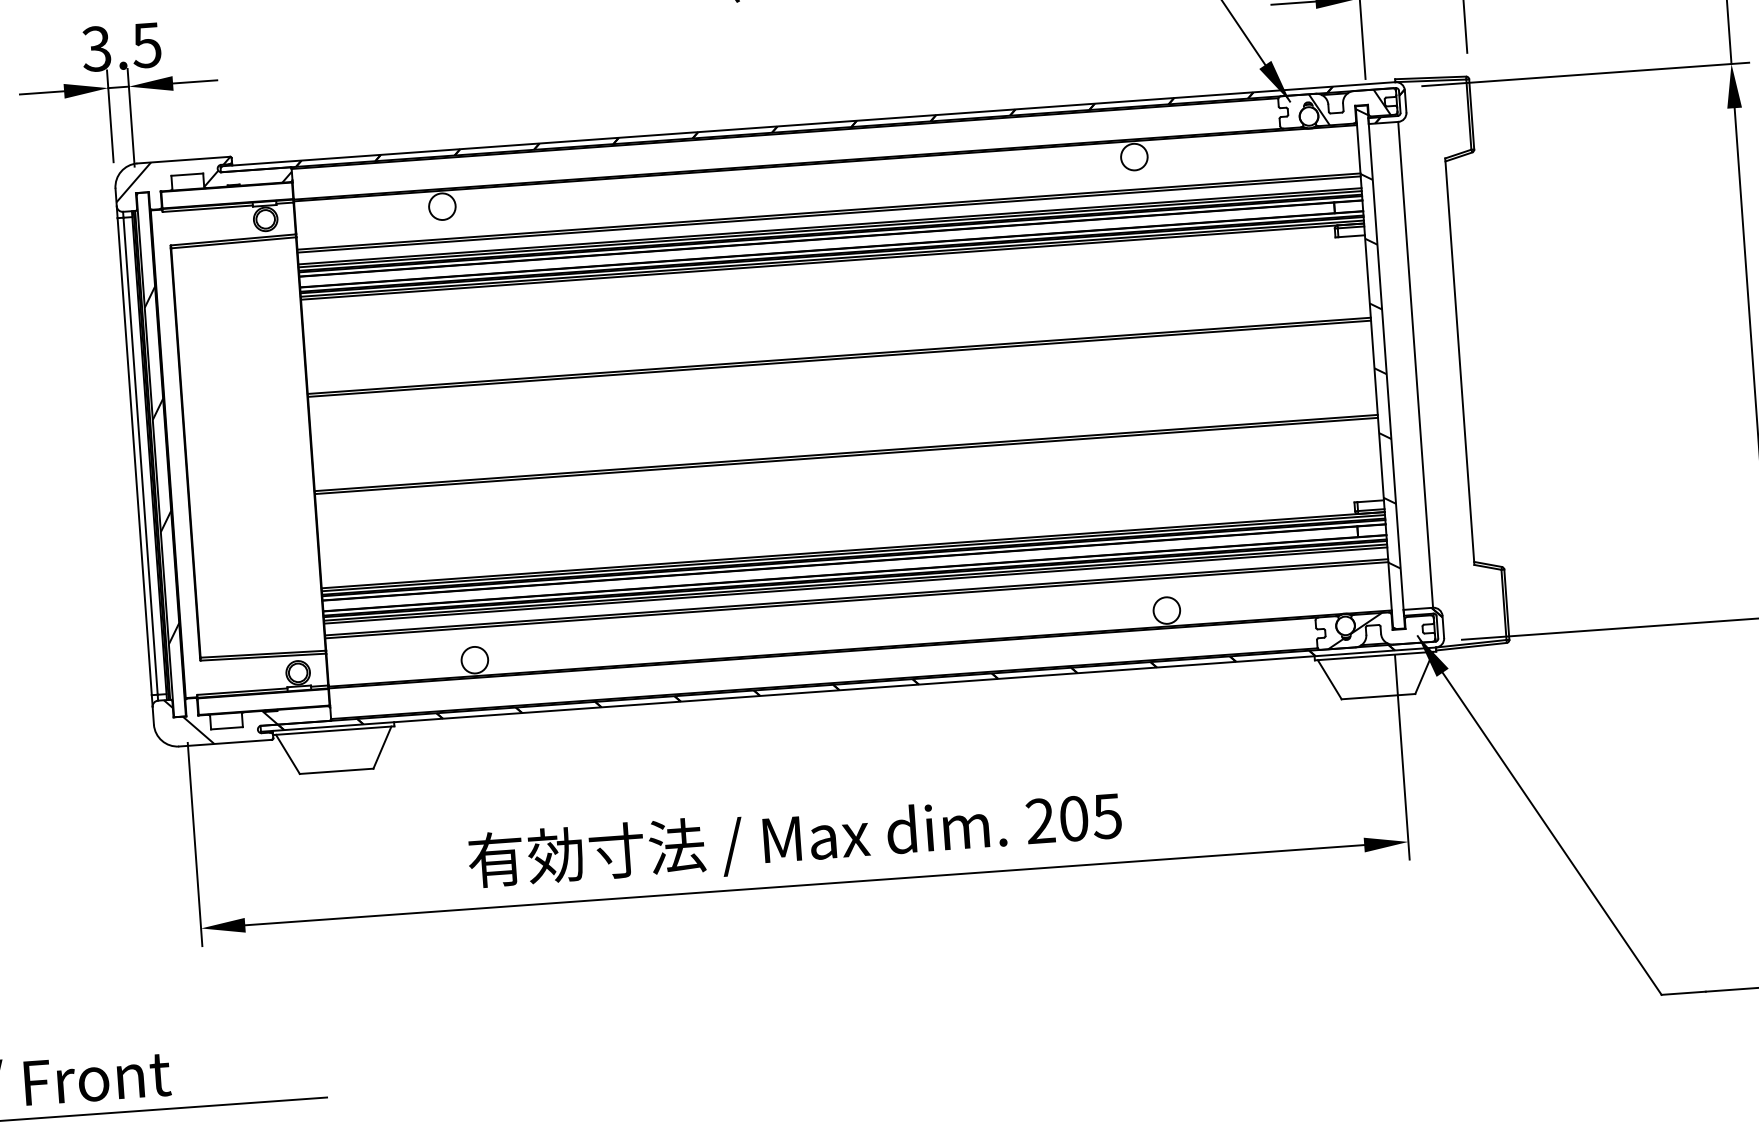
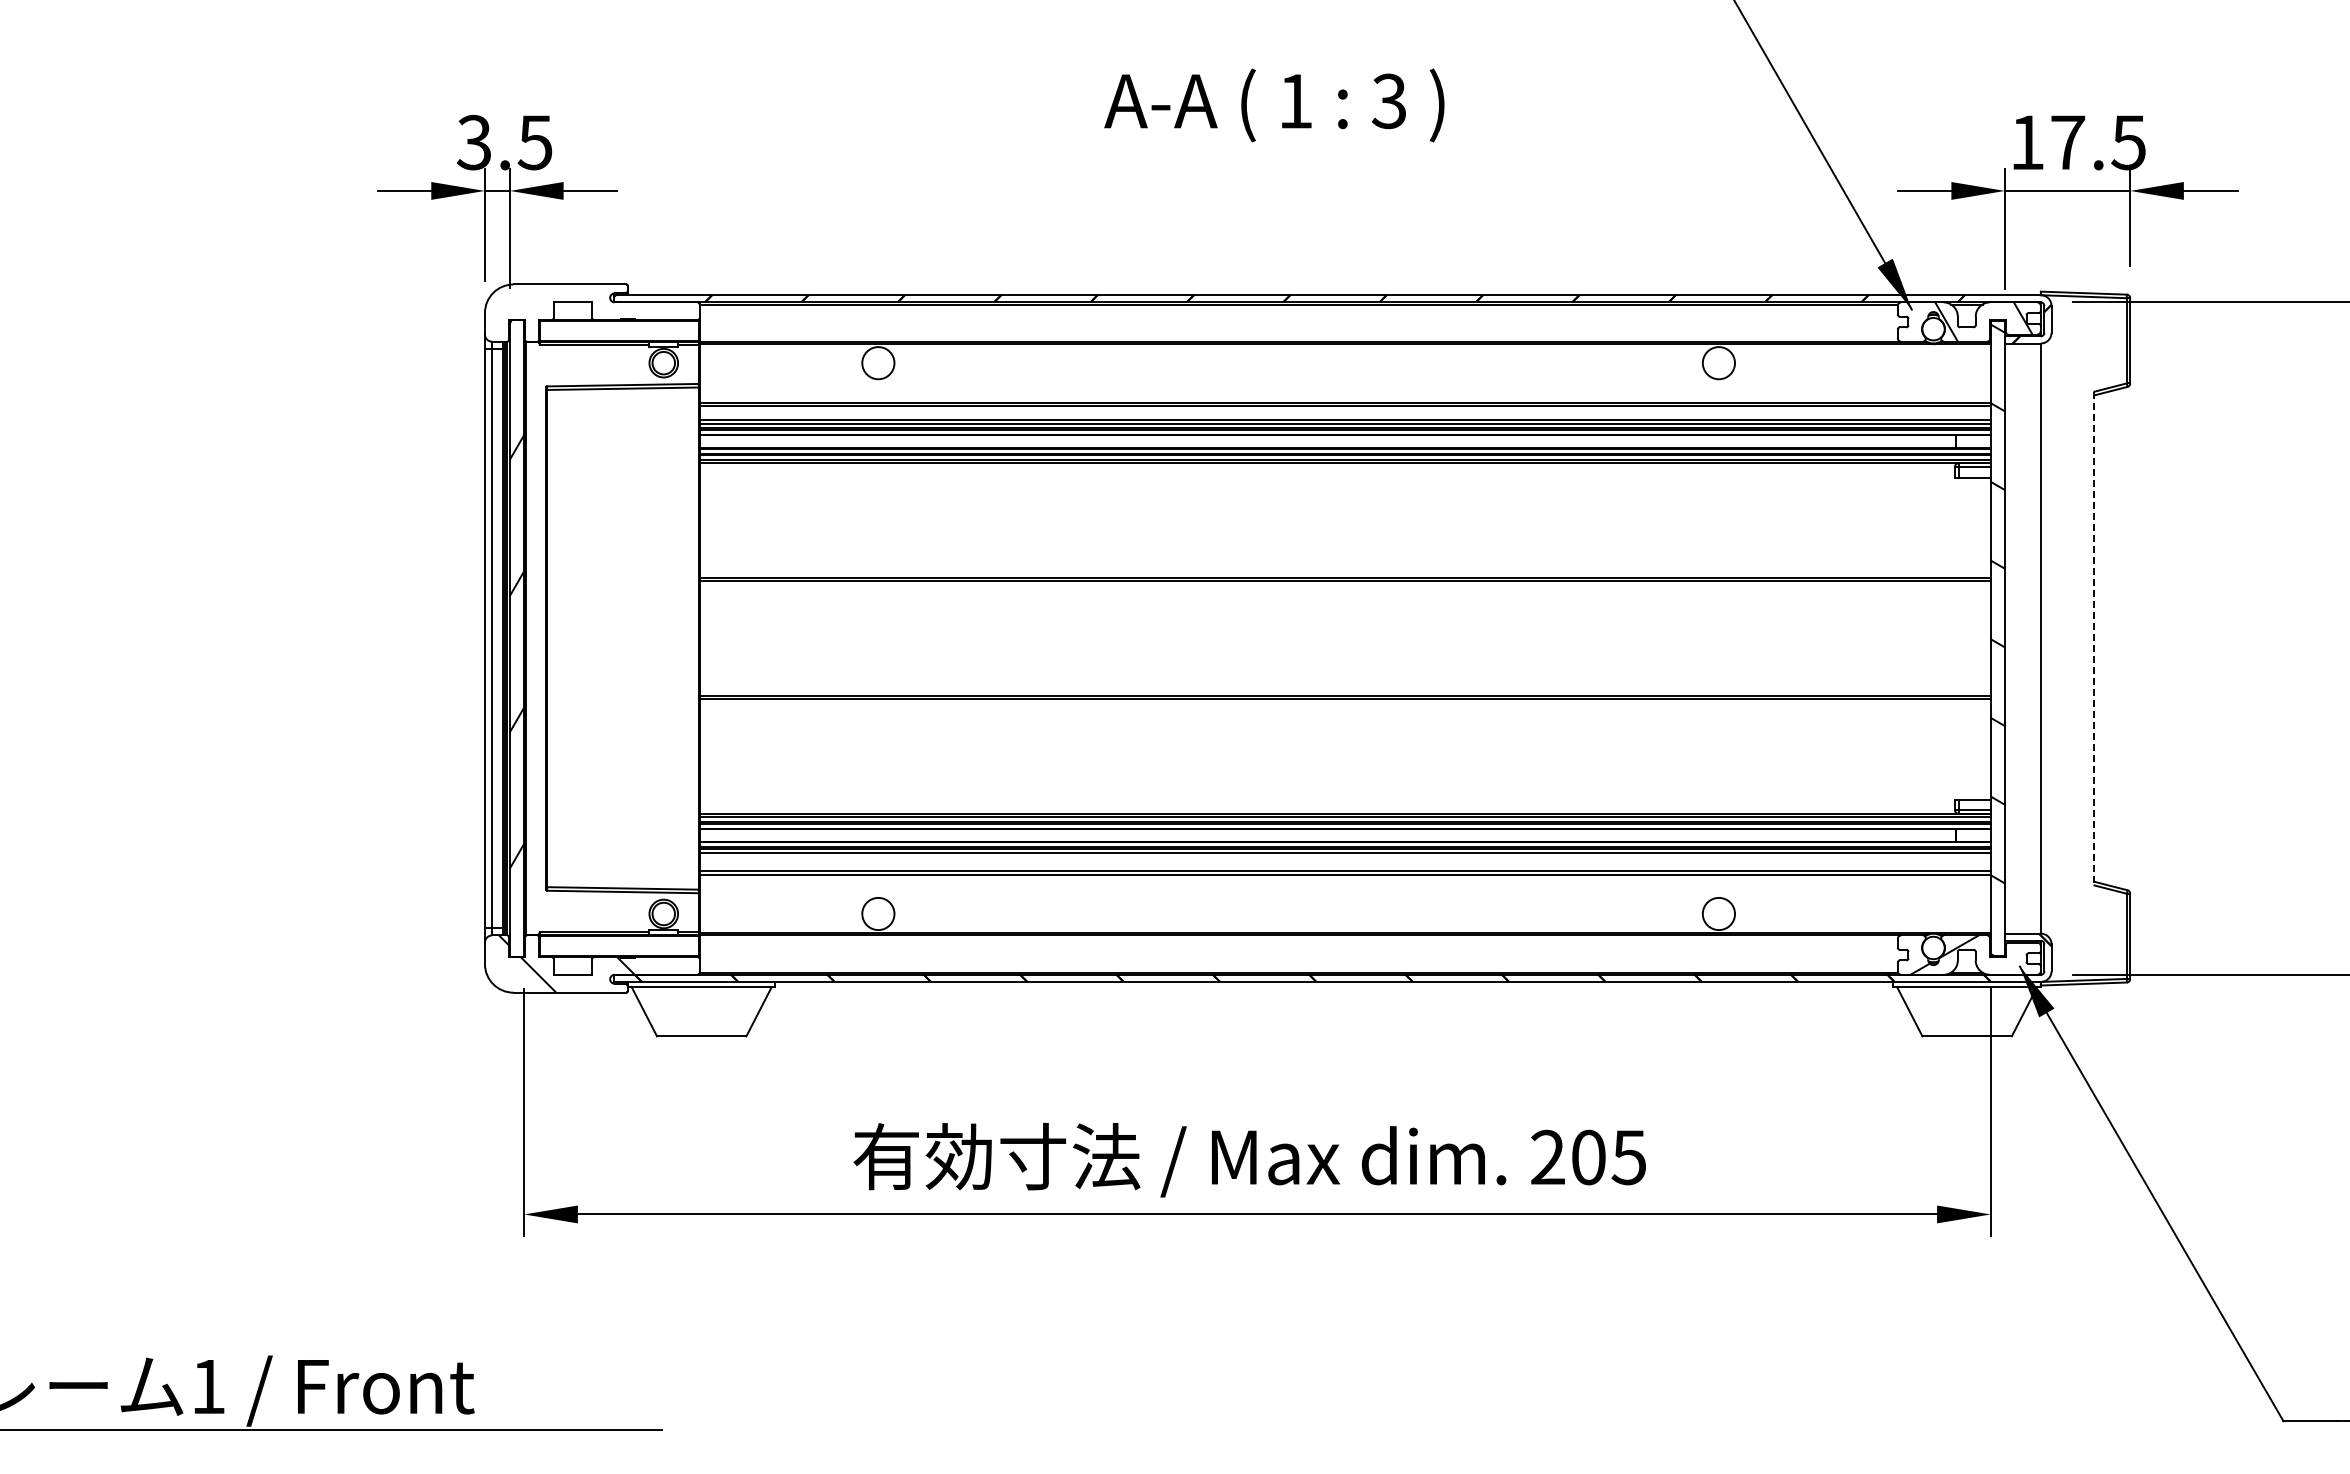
hatch: (202, 176) -> (591, 306), removed
line: (1459, 361) -> (2094, 638), solid -> dashed
line: (855, 585) -> (1344, 856), removed

